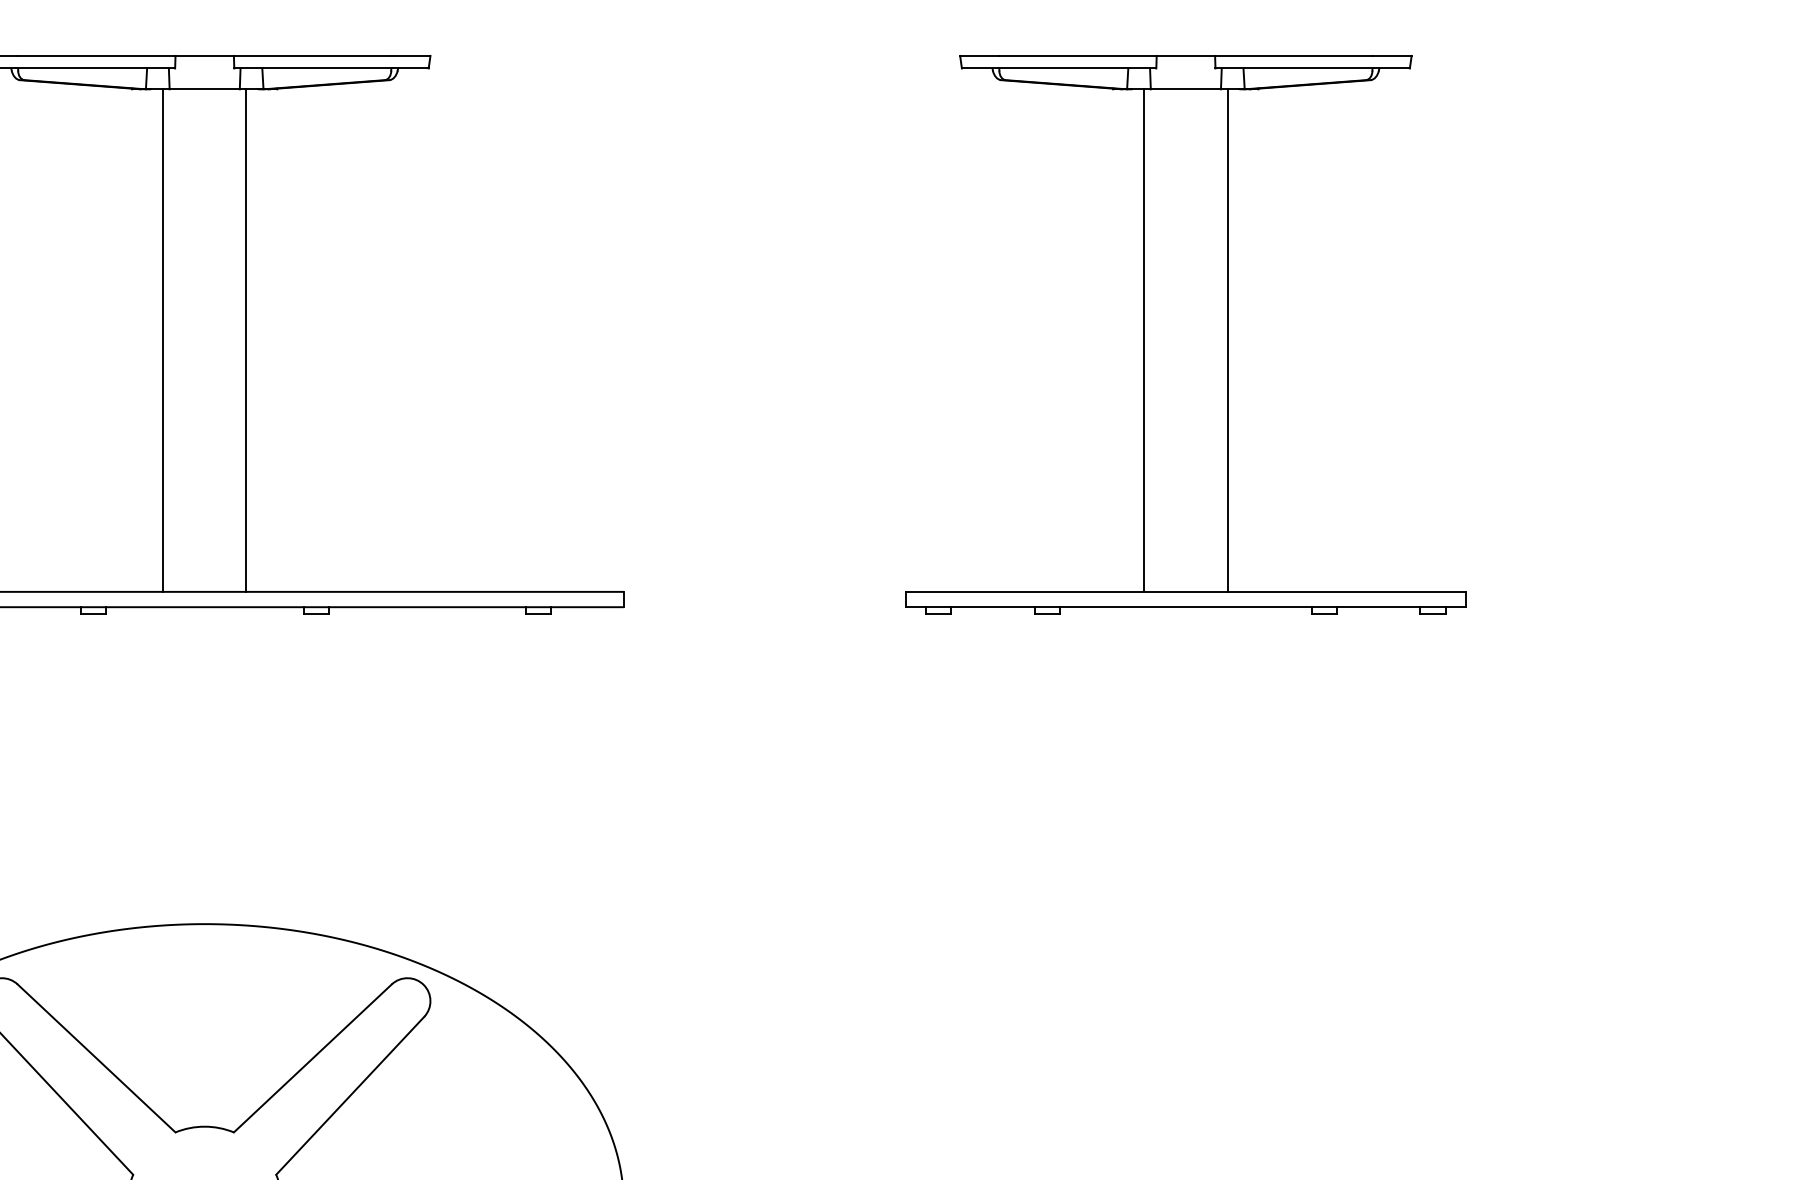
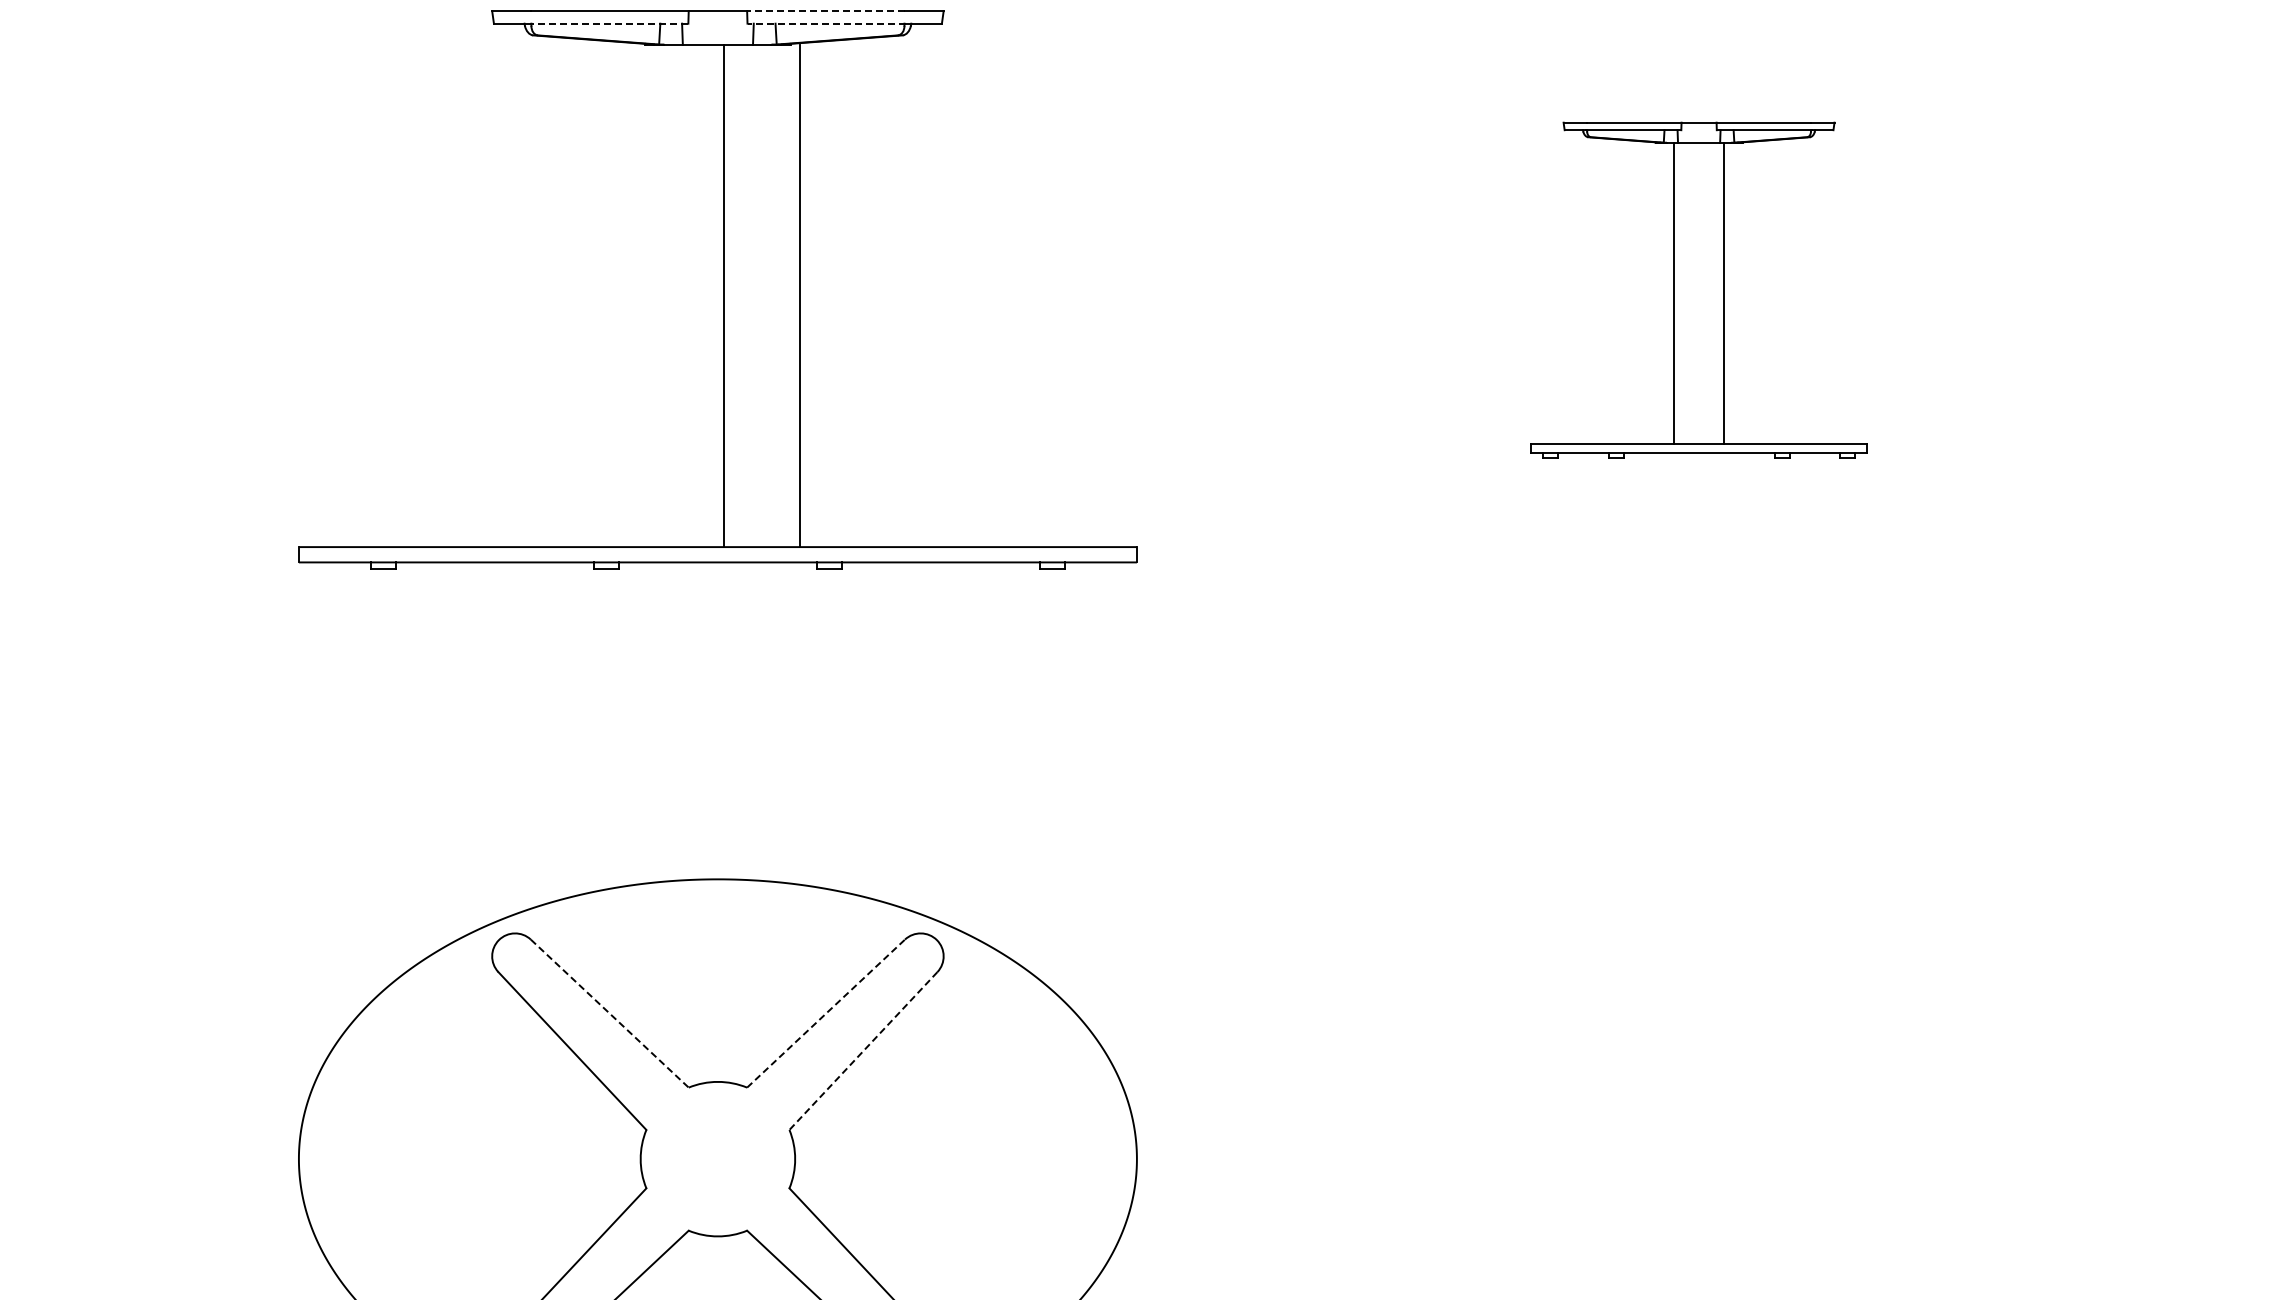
line: (313, 56) -> (826, 11), solid -> dashed
line: (95, 68) -> (608, 23), solid -> dashed
line: (313, 68) -> (826, 23), solid -> dashed
part: (1185, 334) -> (1698, 289), size x0.6
line: (163, 340) -> (724, 295), moved
line: (246, 340) -> (799, 295), moved
line: (97, 1058) -> (610, 1013), solid -> dashed
line: (313, 1058) -> (826, 1013), solid -> dashed
line: (350, 1096) -> (863, 1051), solid -> dashed

